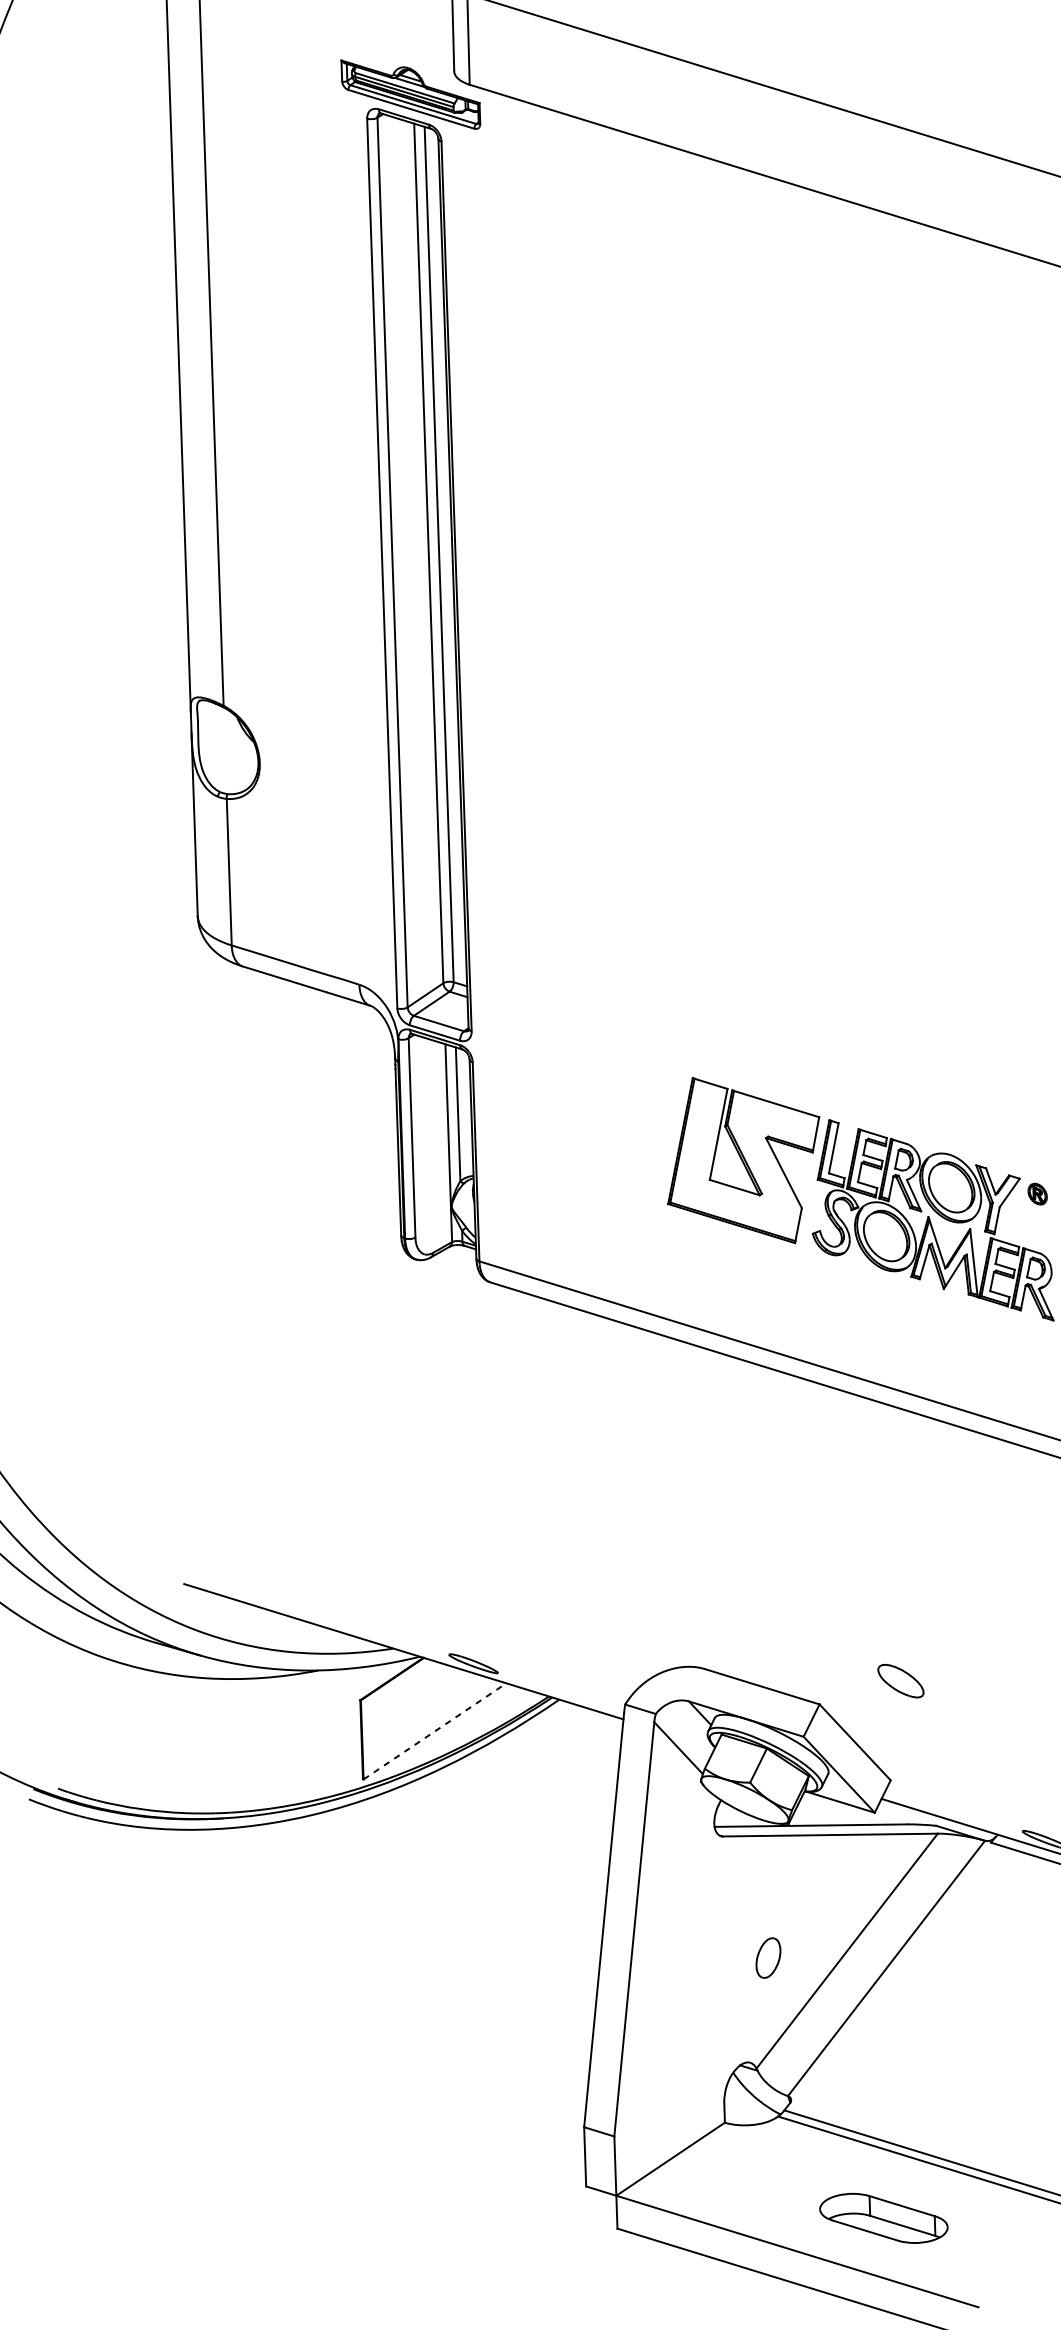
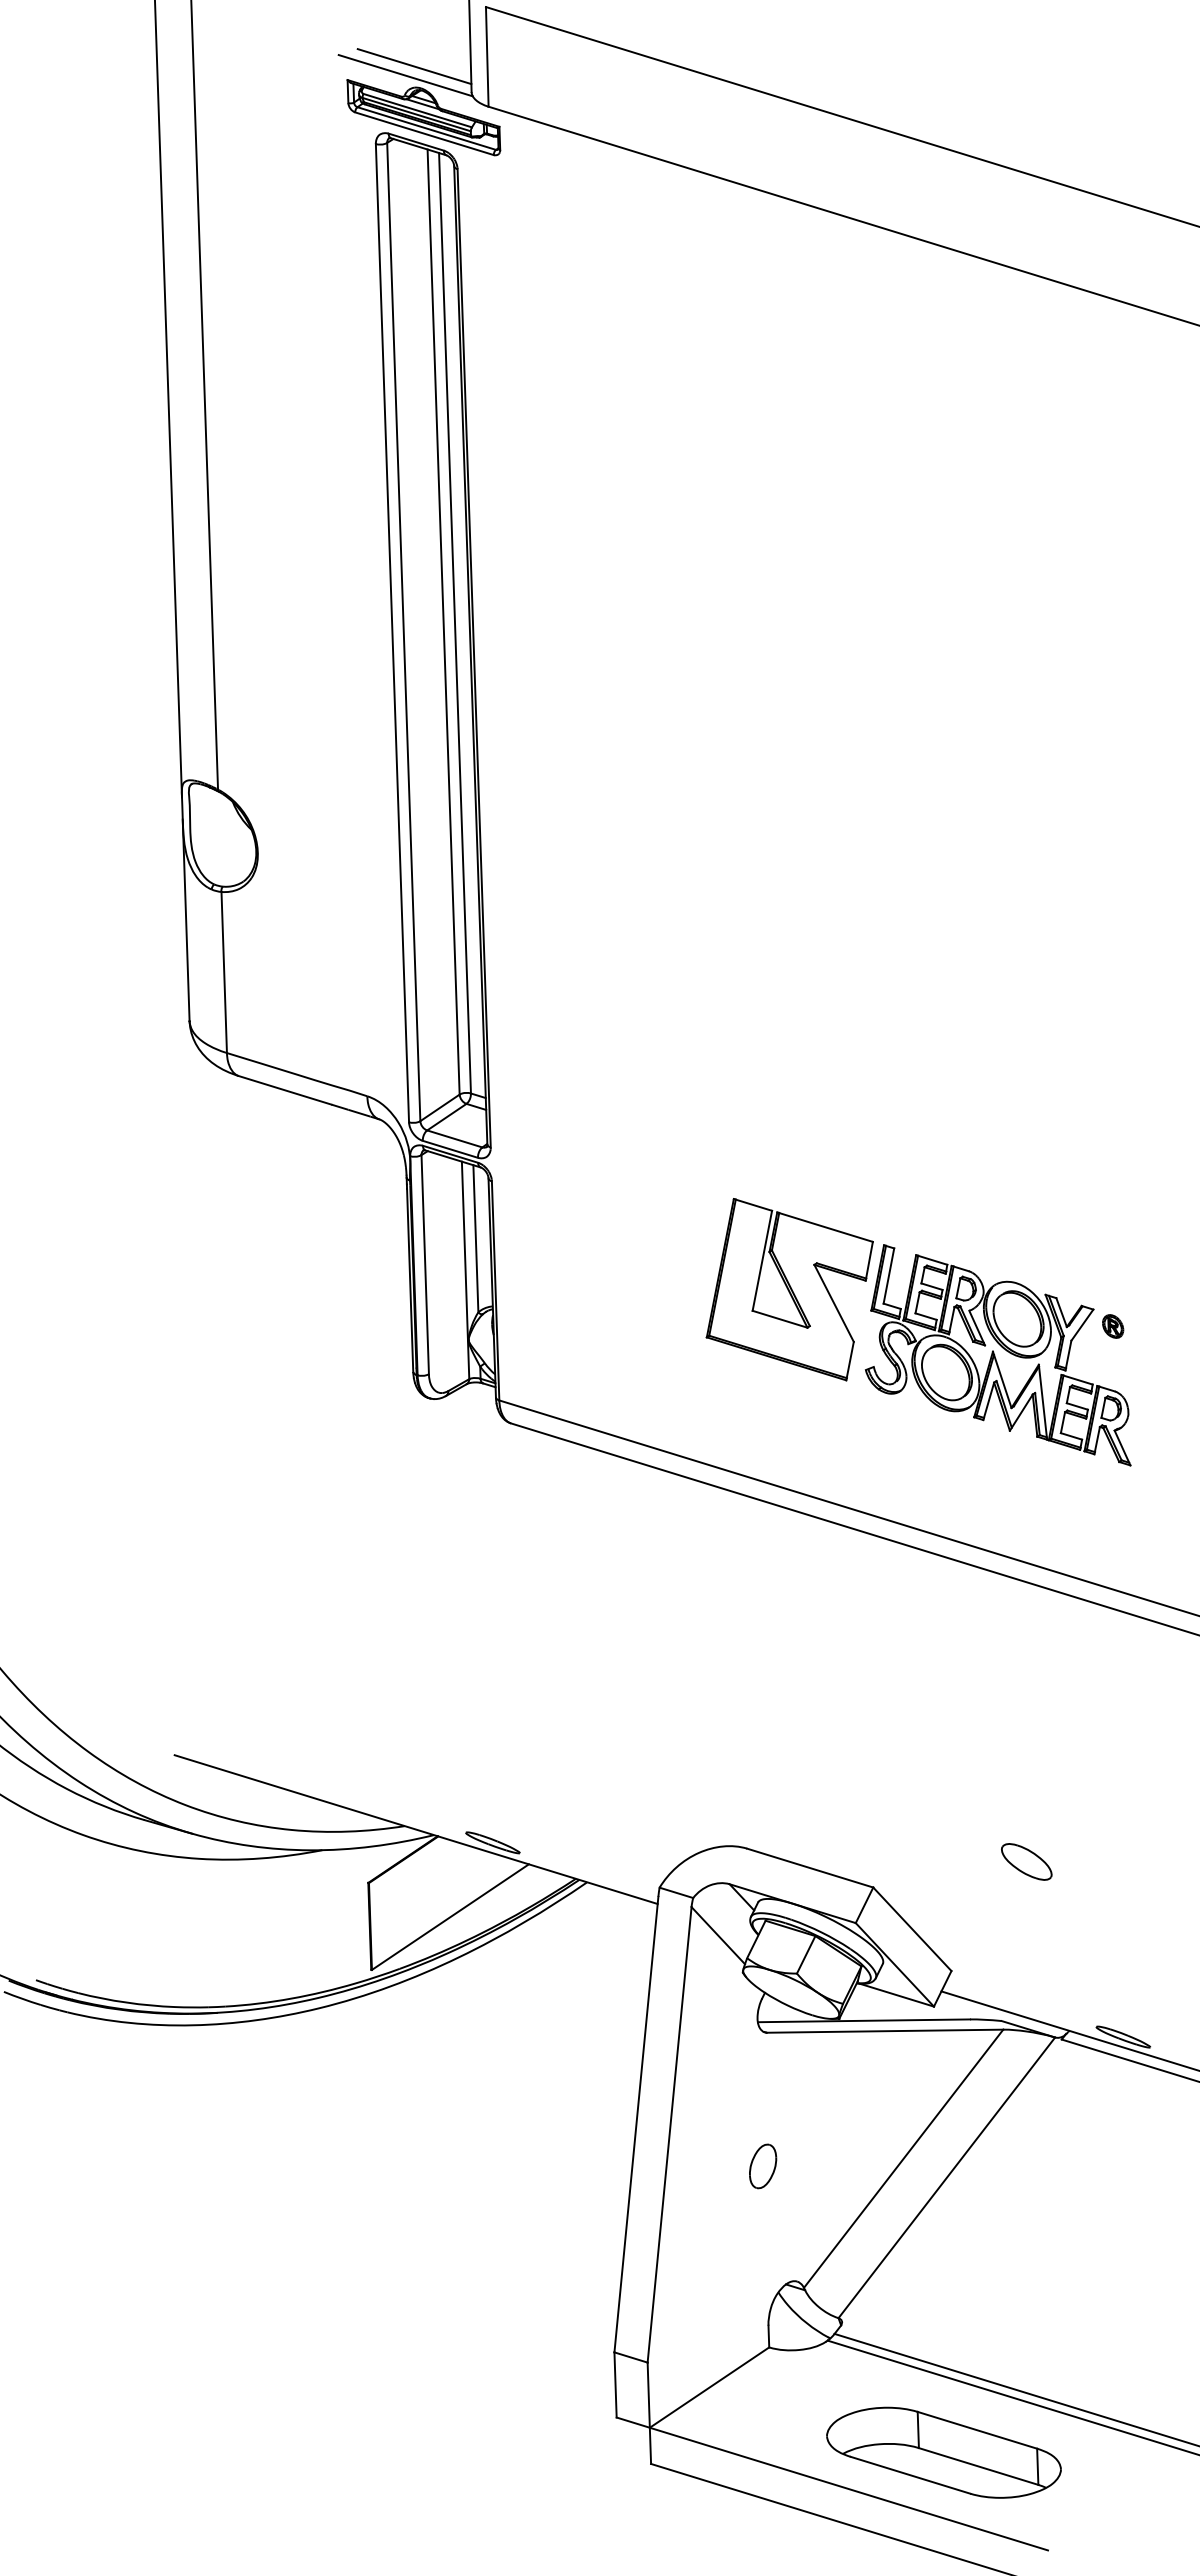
line: (402, 48) -> (414, 66), added
line: (394, 56) -> (405, 75), added
part: (900, 1680) -> (1026, 1861), moved
line: (435, 1731) -> (450, 1917), dashed -> solid
part: (768, 1958) -> (763, 2166), moved
part: (883, 2218) -> (943, 2452), size x1.67

